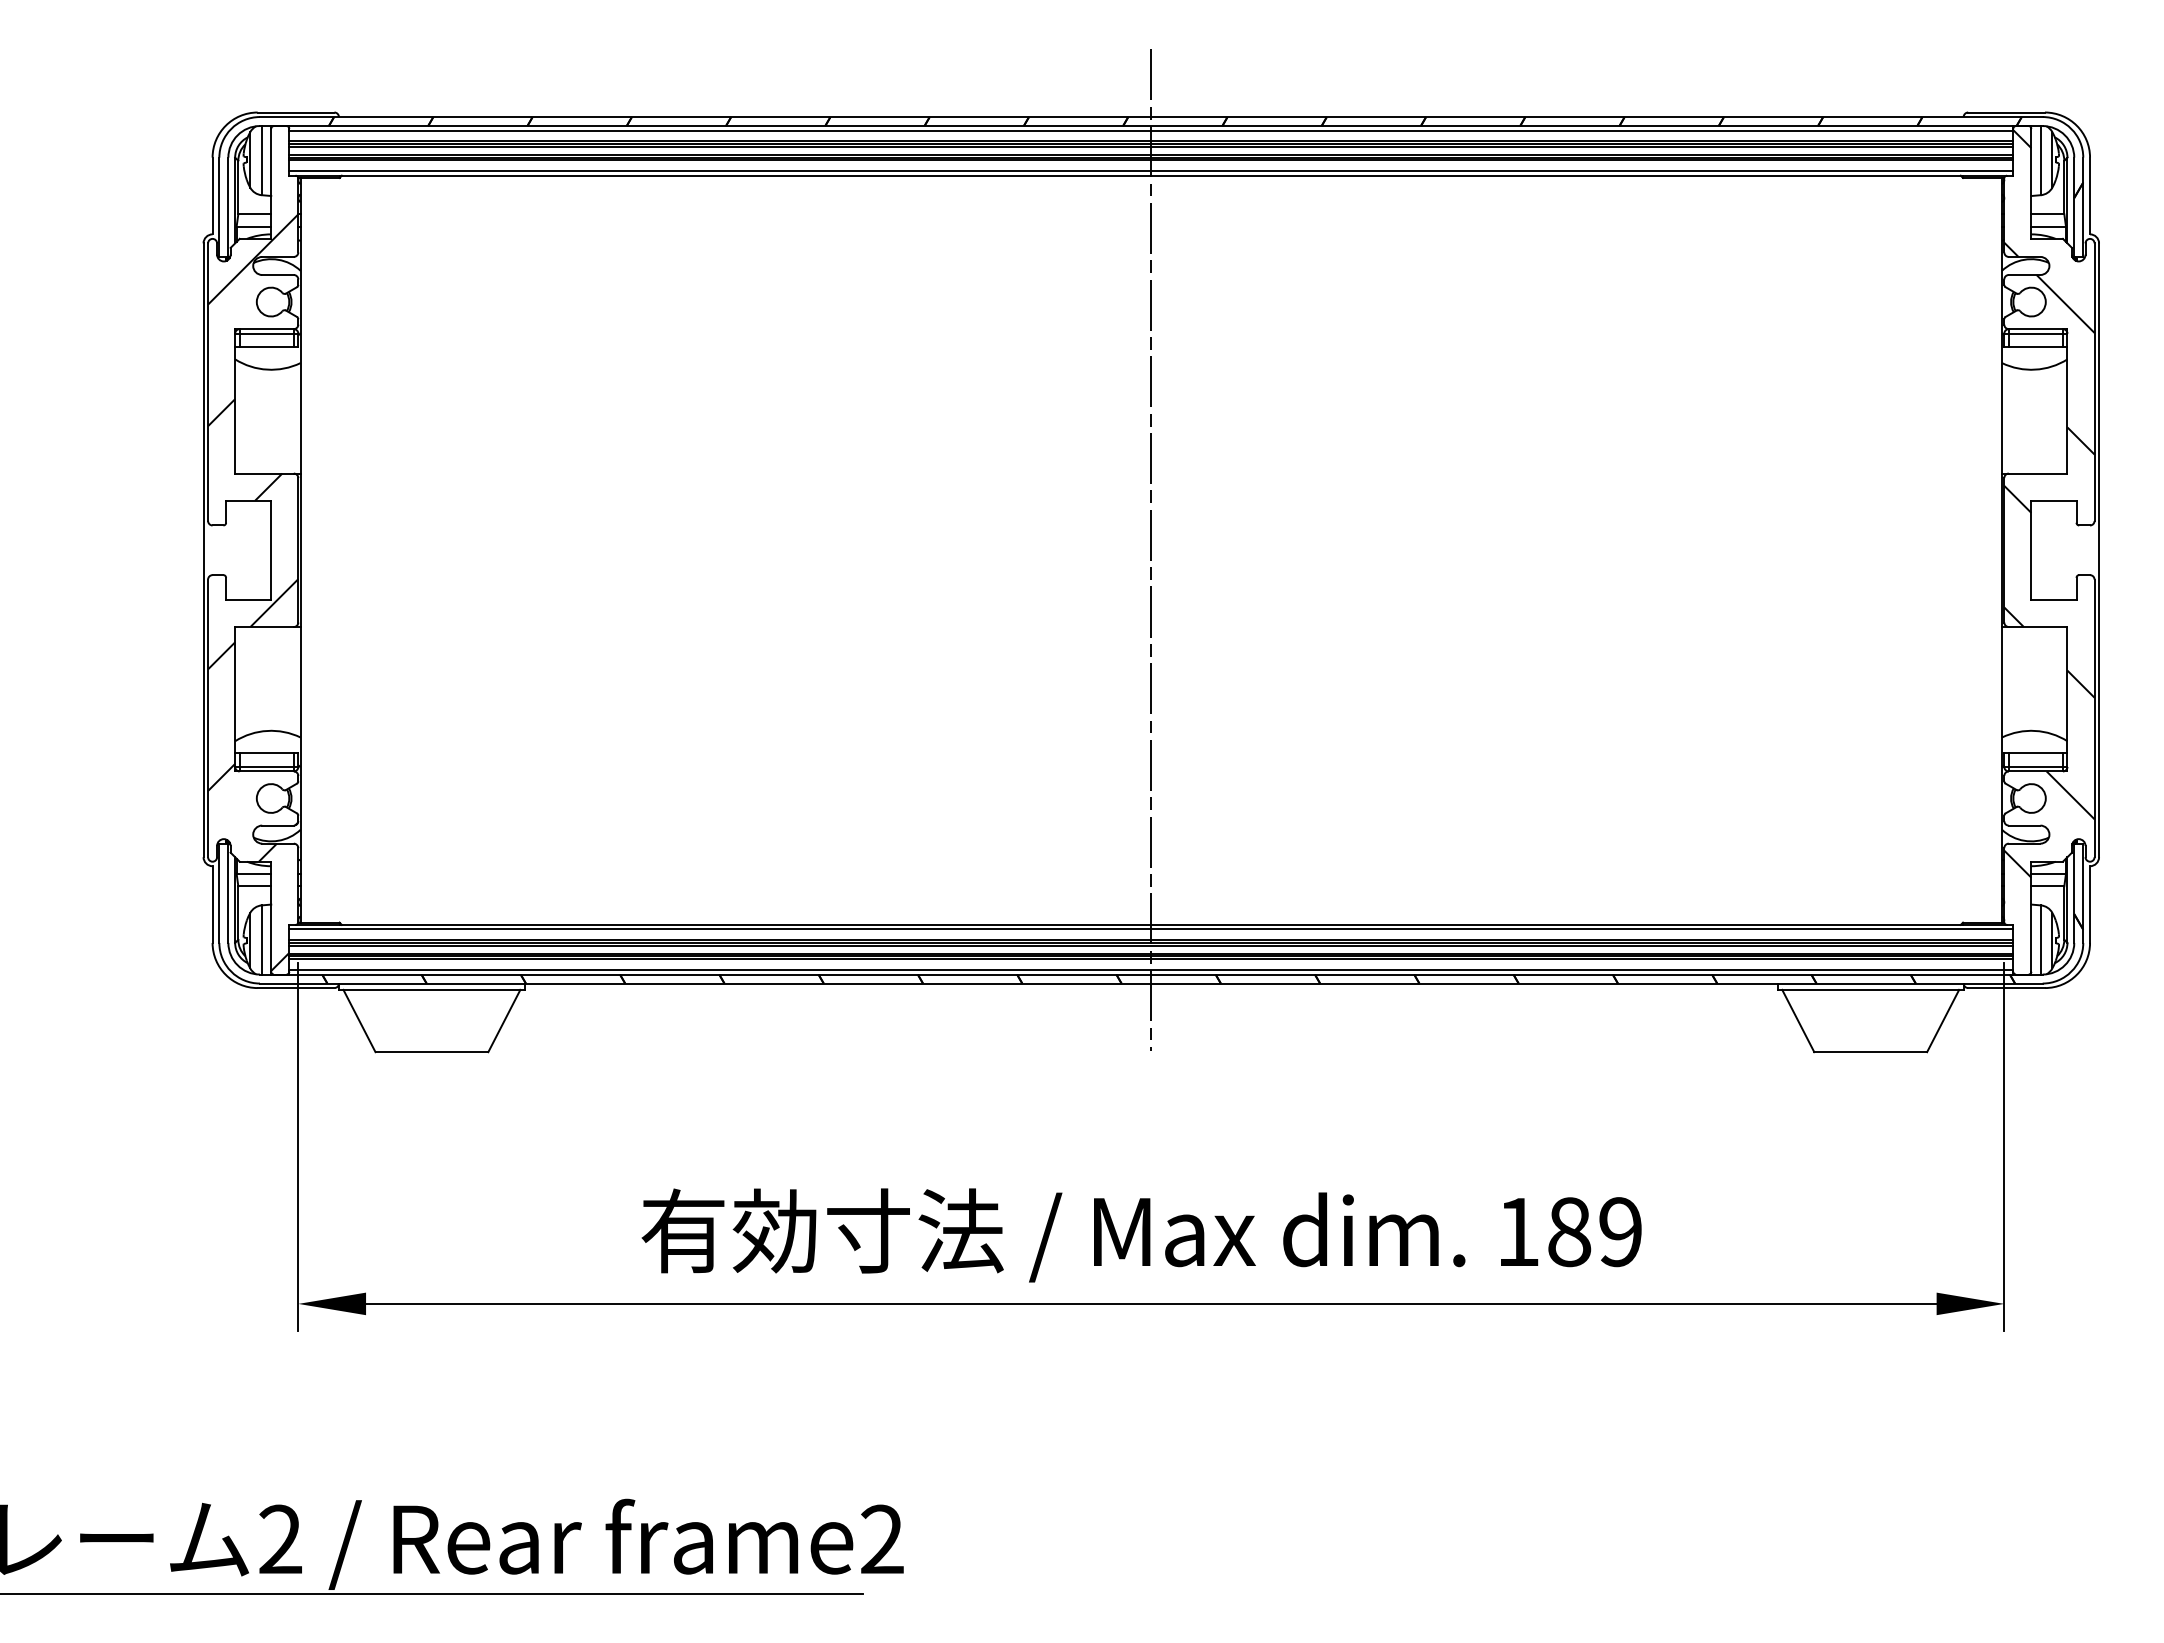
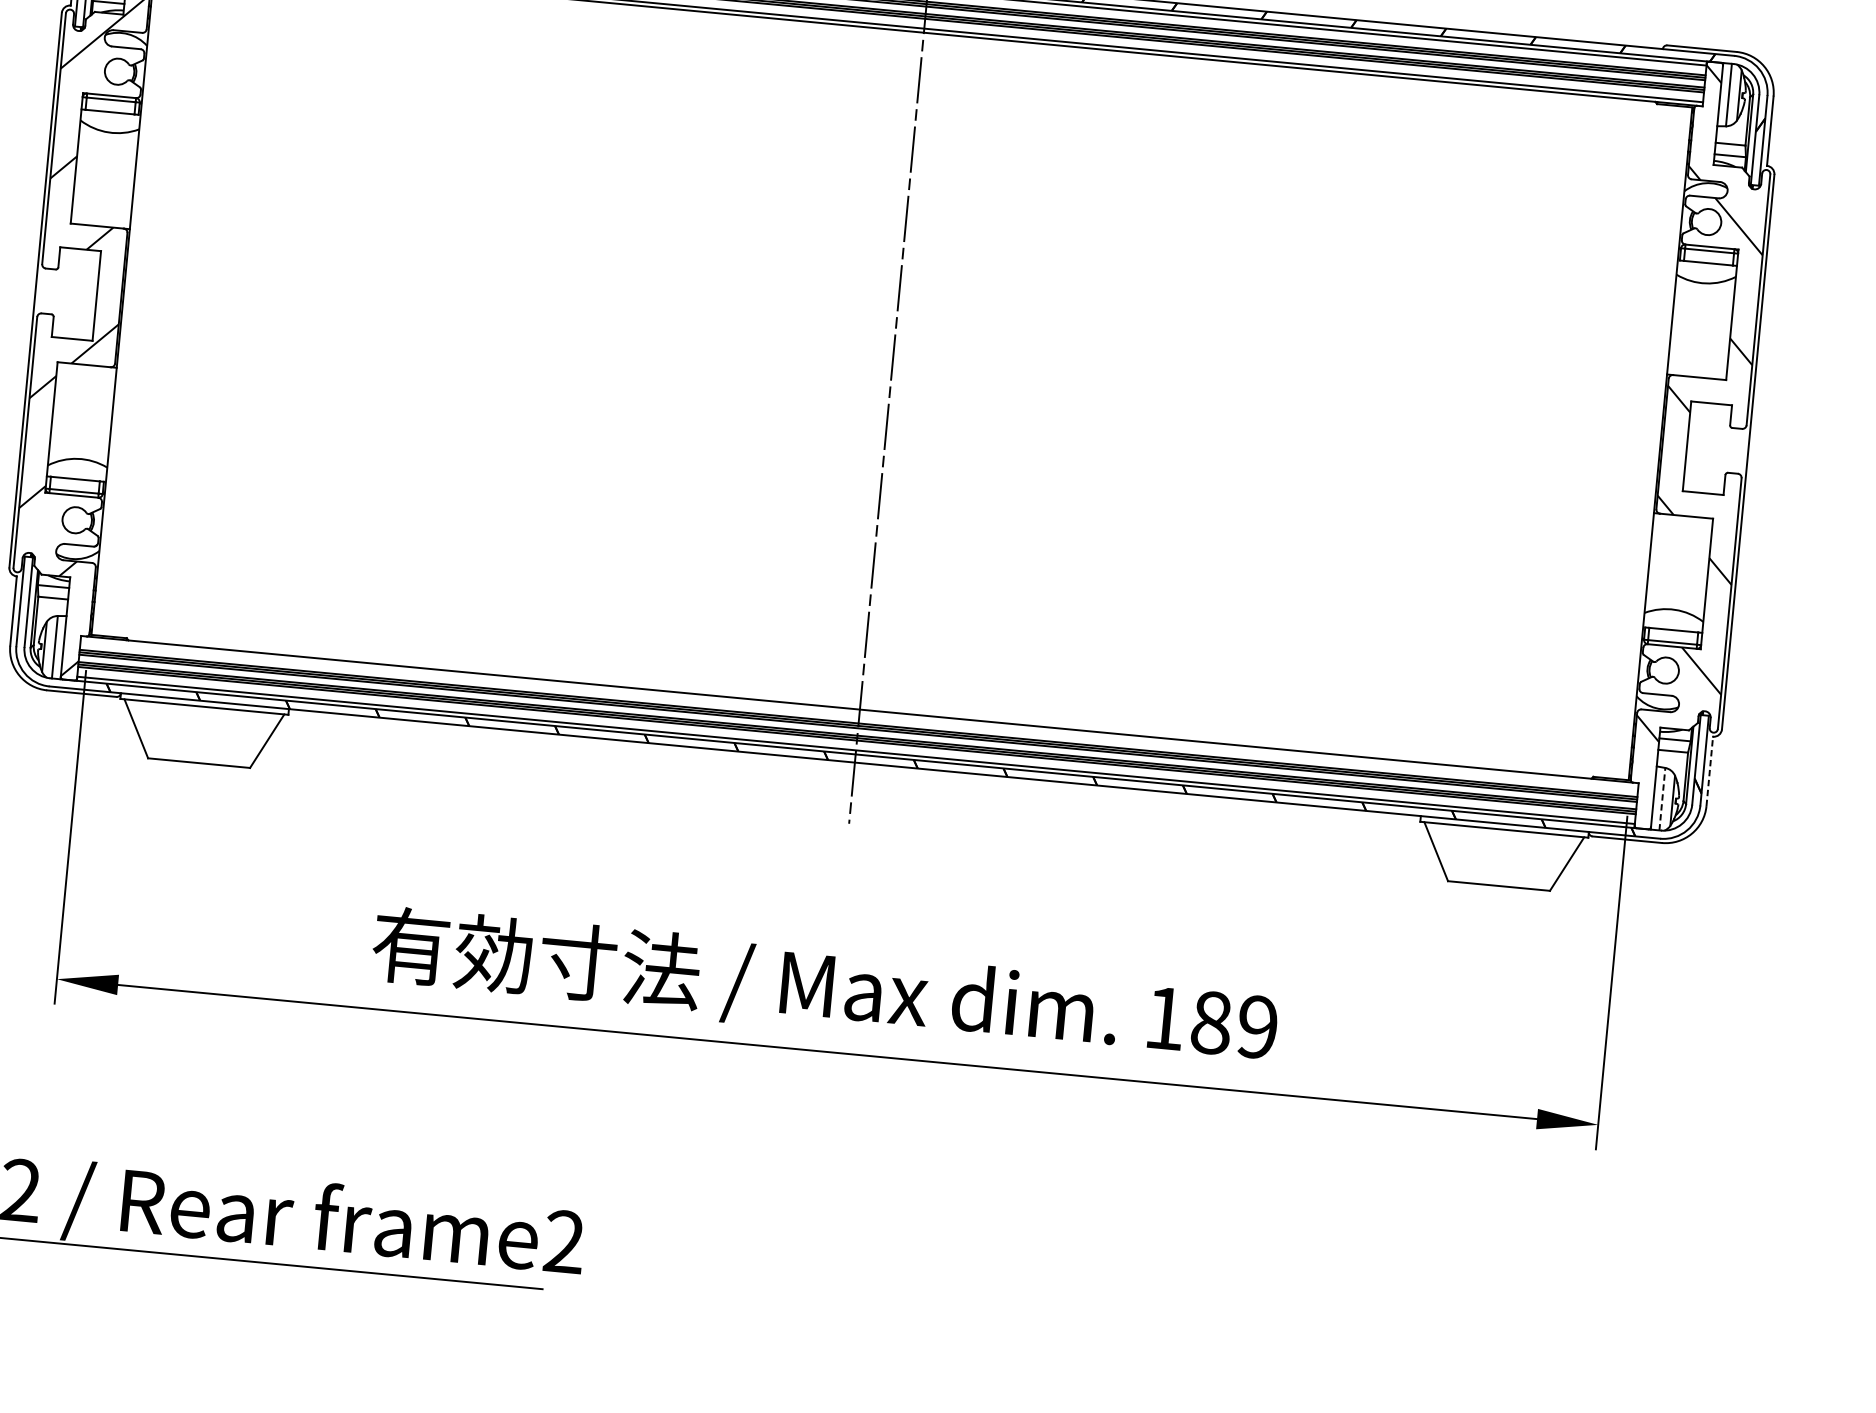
line: (2090, 904) -> (1710, 771), solid -> dashed
line: (1151, 929) -> (859, 713), removed
line: (2040, 939) -> (1662, 798), solid -> dashed

